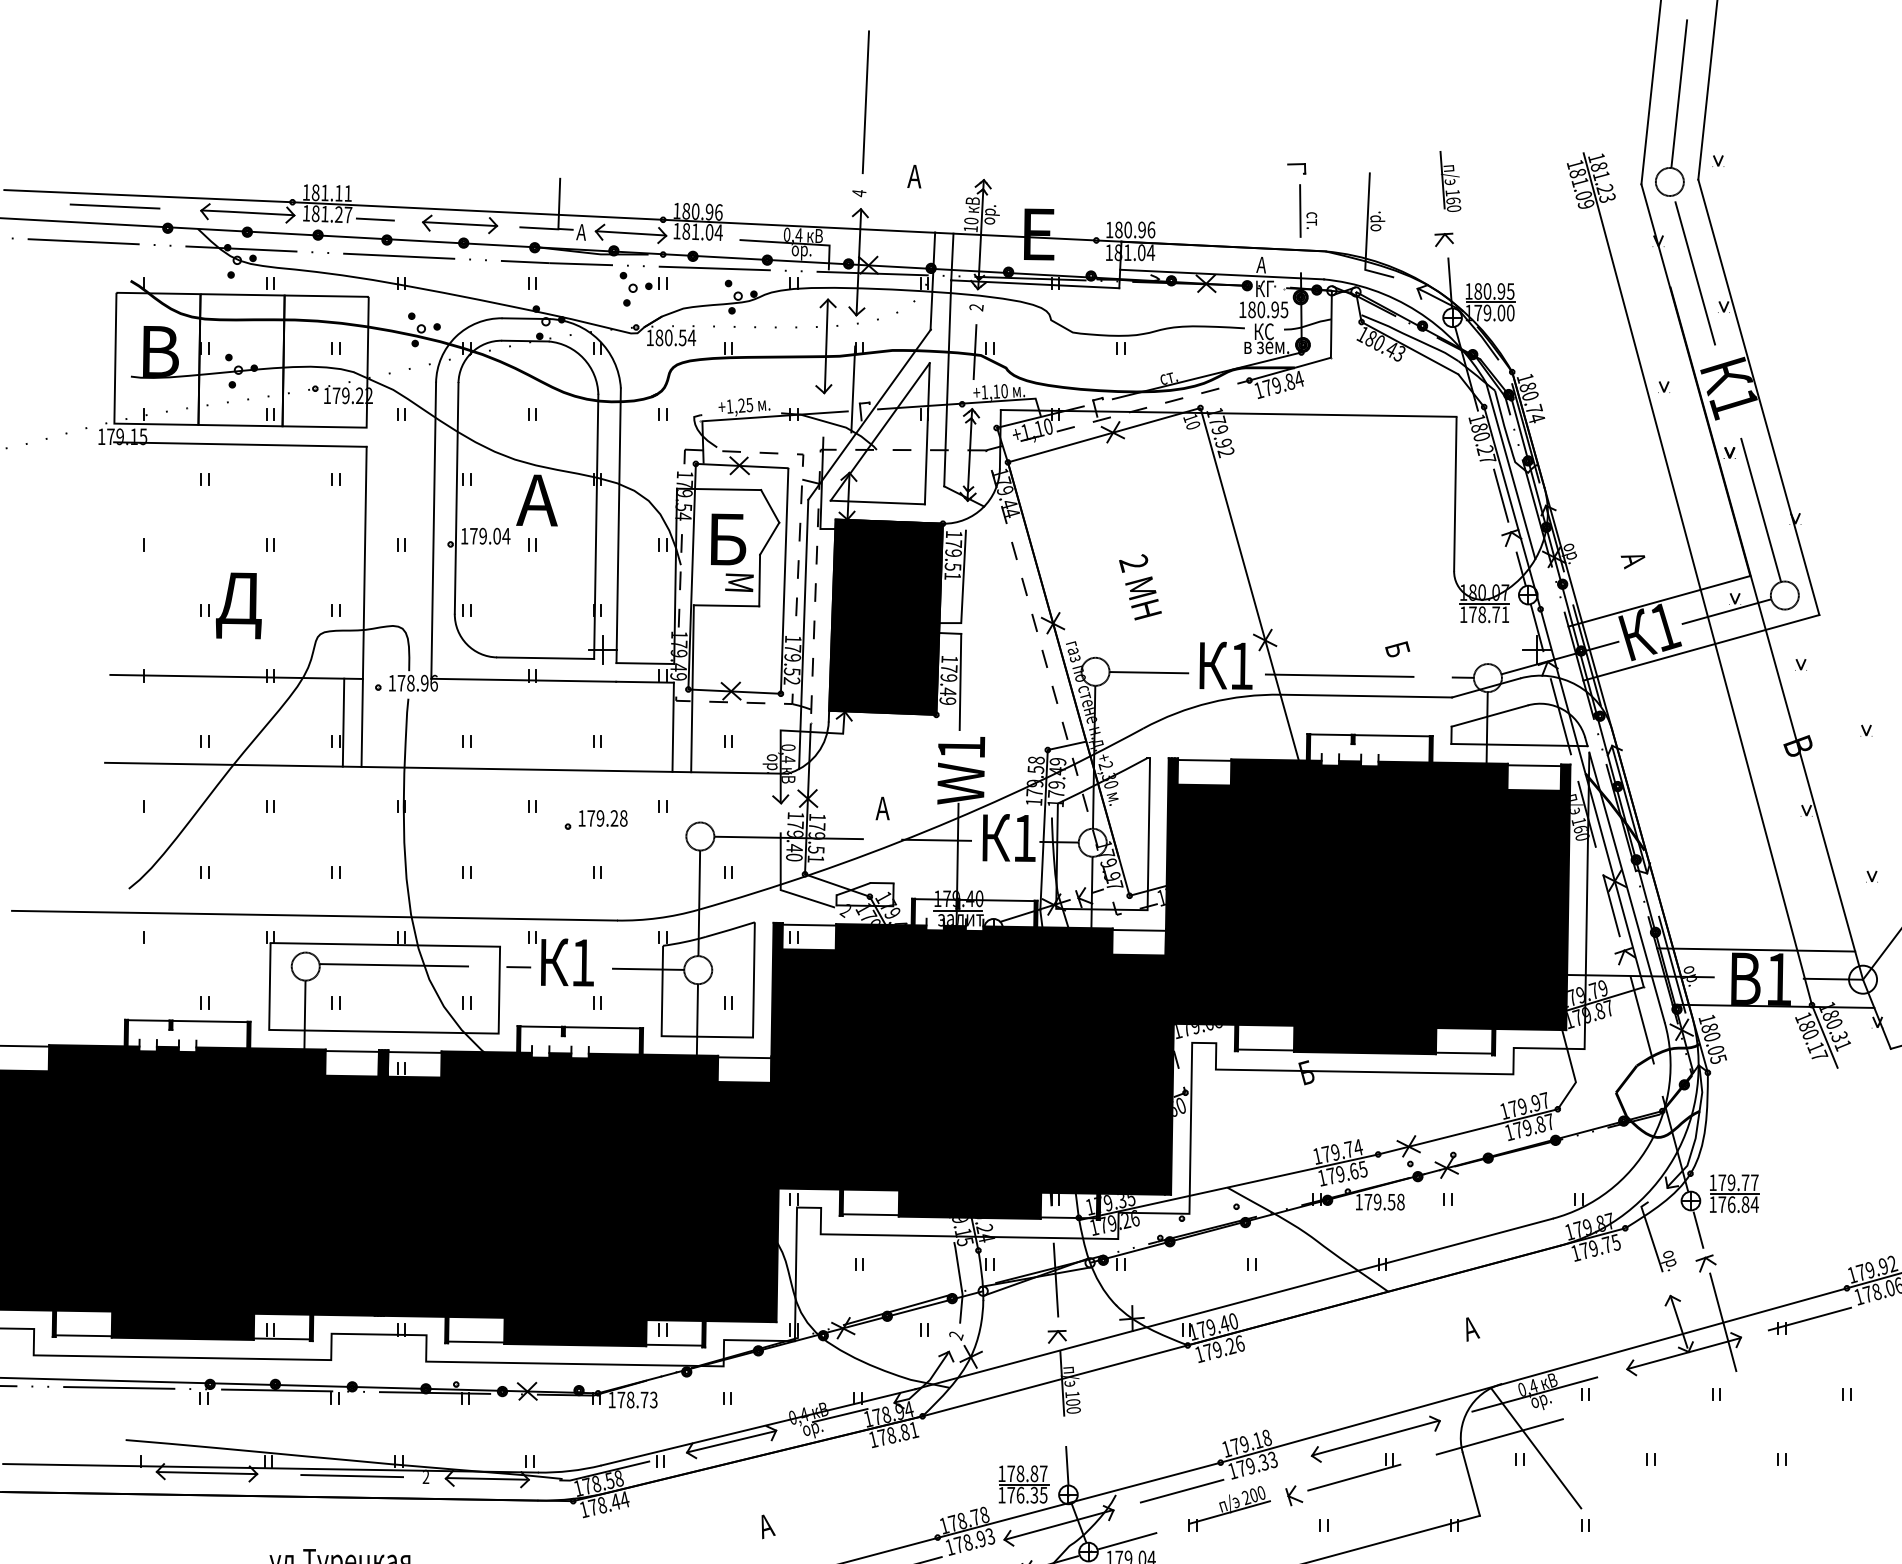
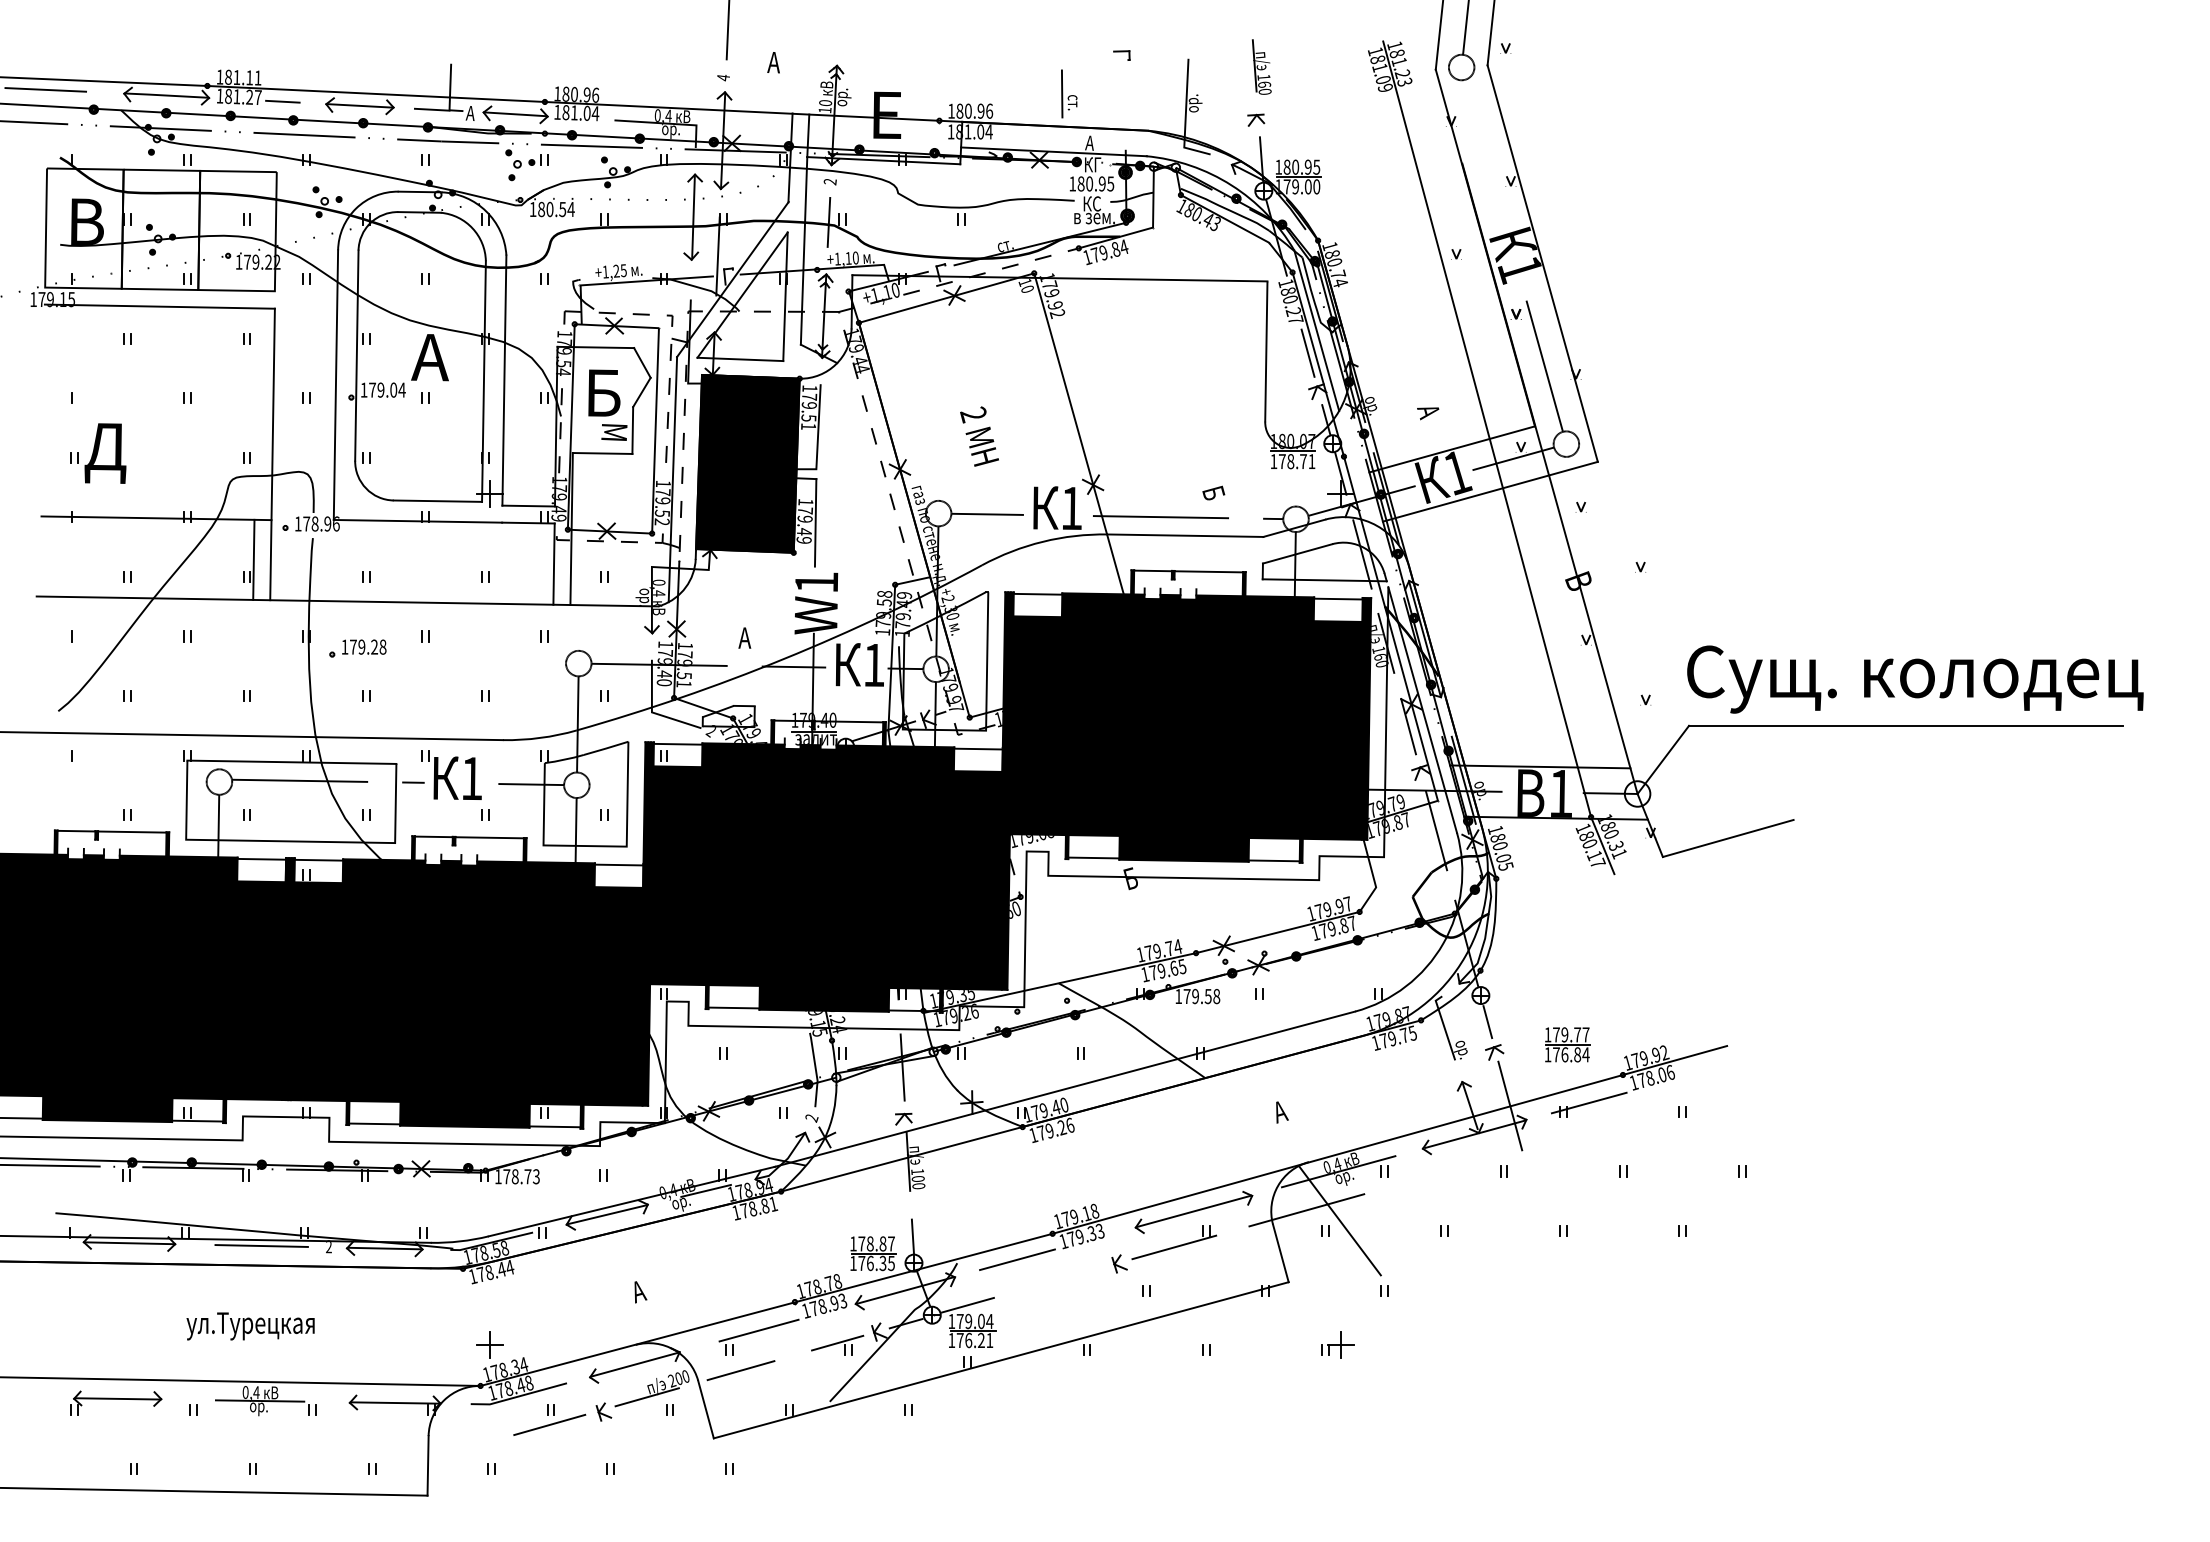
part: (1308, 210) -> (1069, 93), moved
line: (1694, 269) -> (1484, 147), removed
part: (231, 605) -> (98, 453), moved
part: (595, 819) -> (357, 648), moved
part: (1734, 1193) -> (1567, 1044), moved
part: (1229, 1508) -> (1060, 1275), removed

